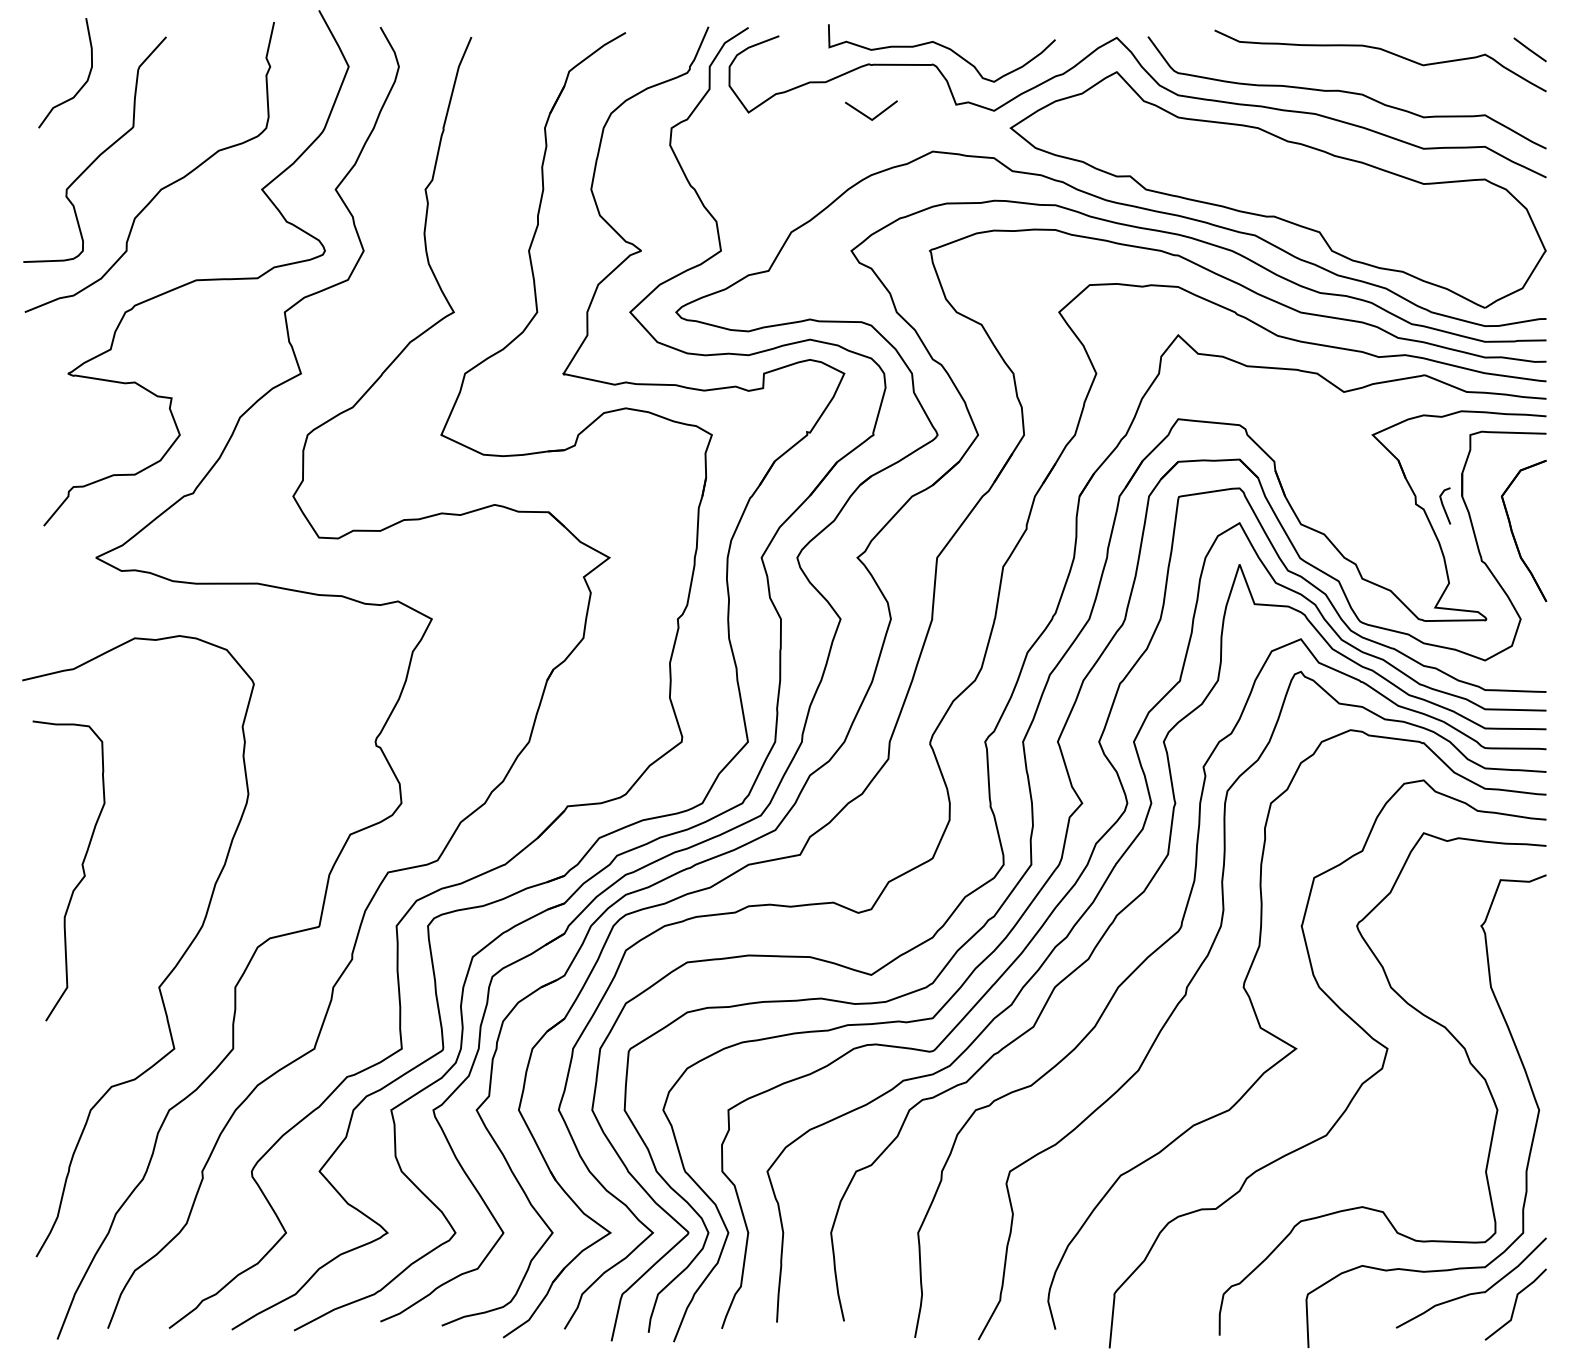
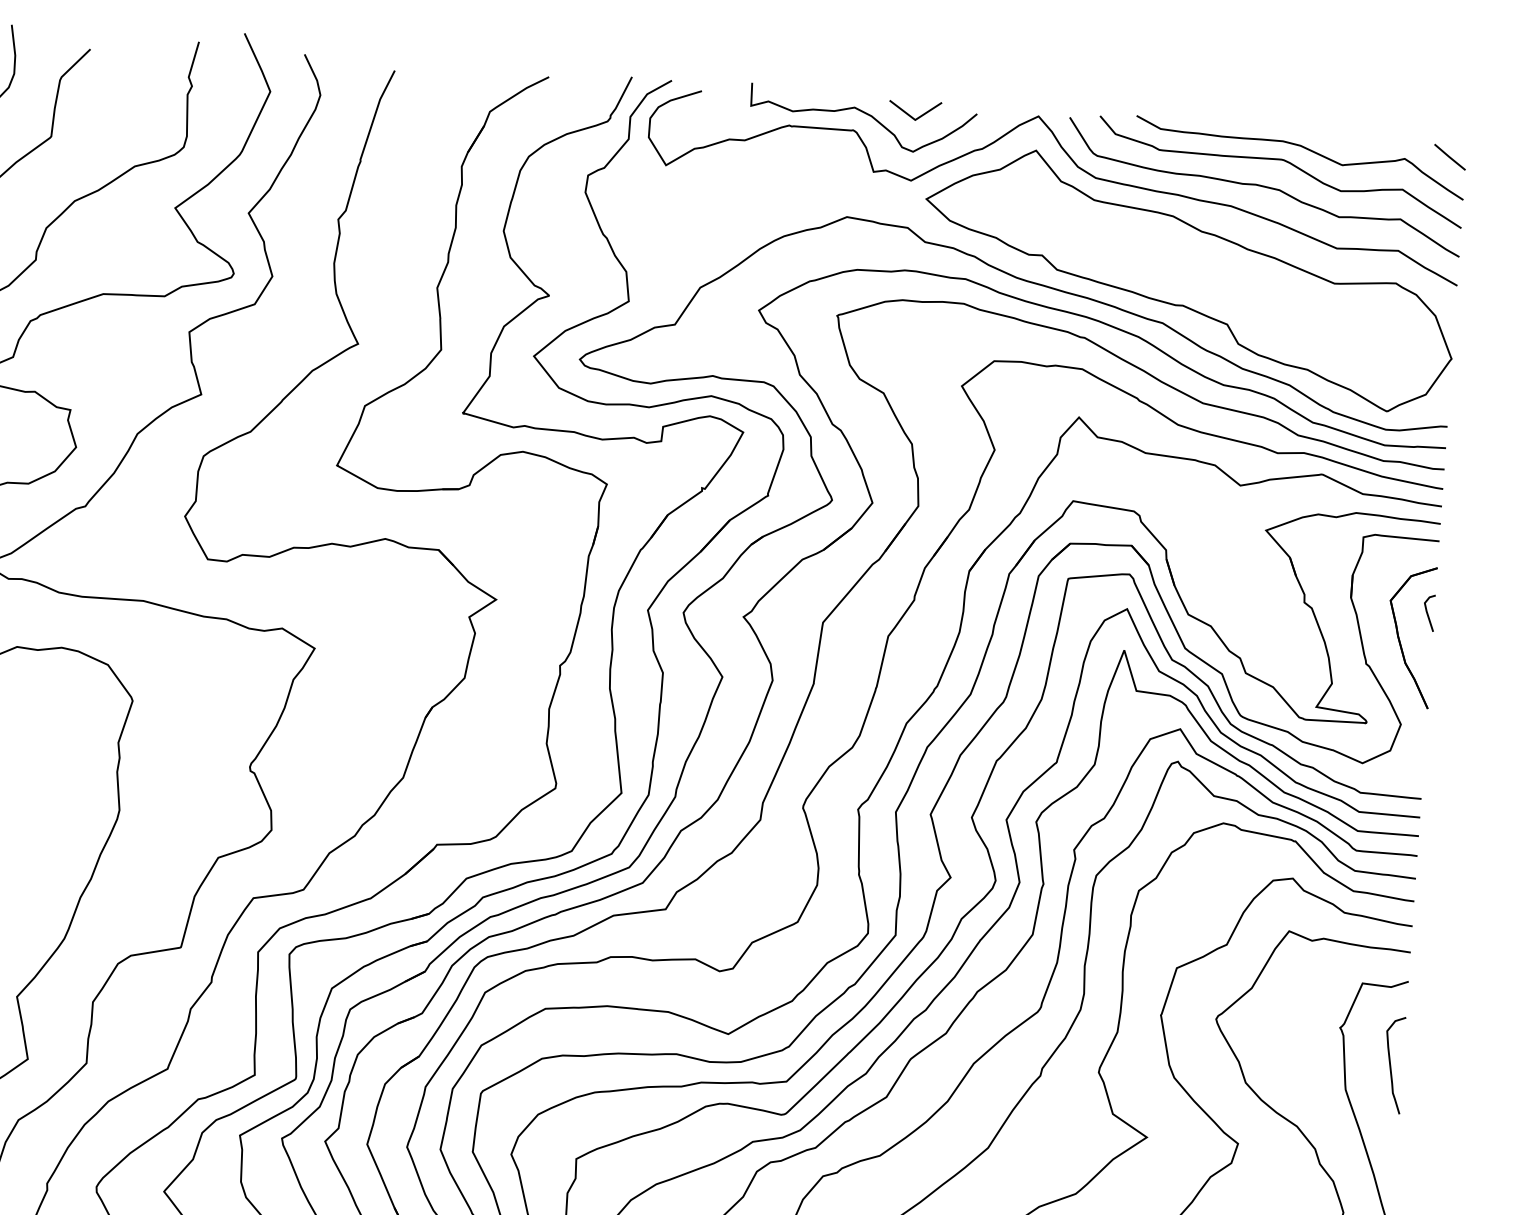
curve: (1363, 65) -> (1282, 161), added
line: (867, 115) -> (910, 115), moved
line: (1444, 506) -> (1428, 613), moved
curve: (1534, 959) -> (1390, 1064), added

